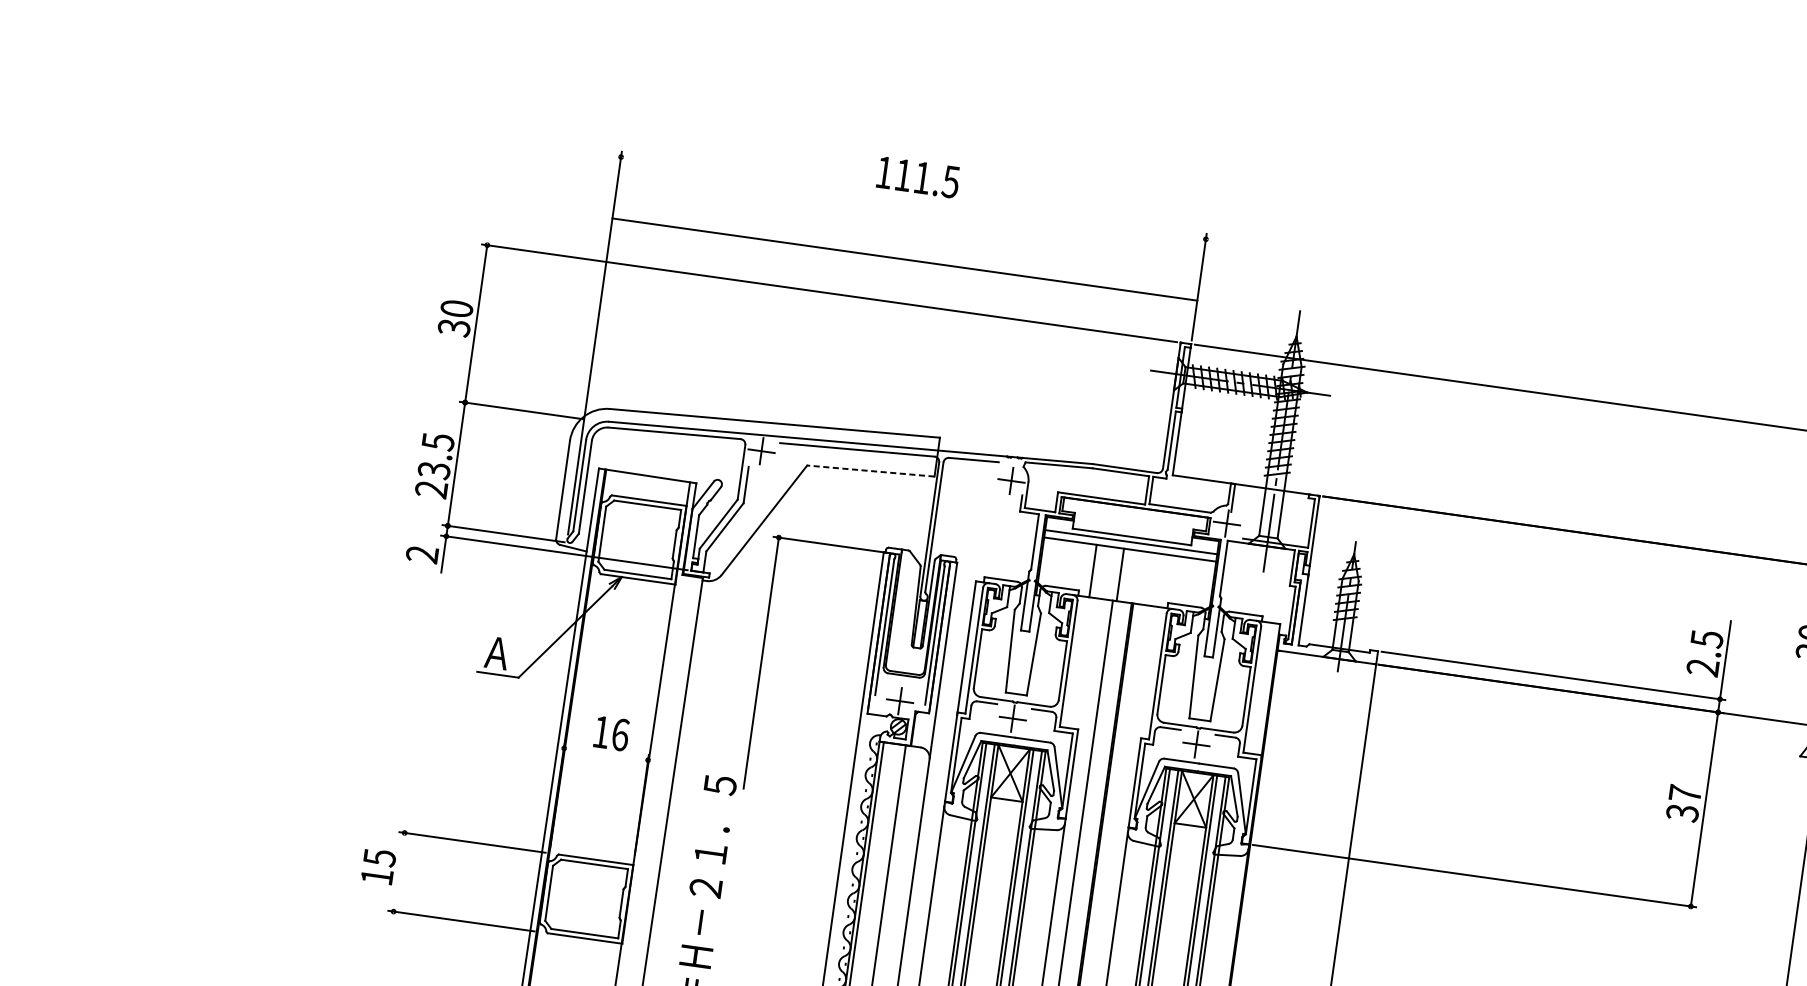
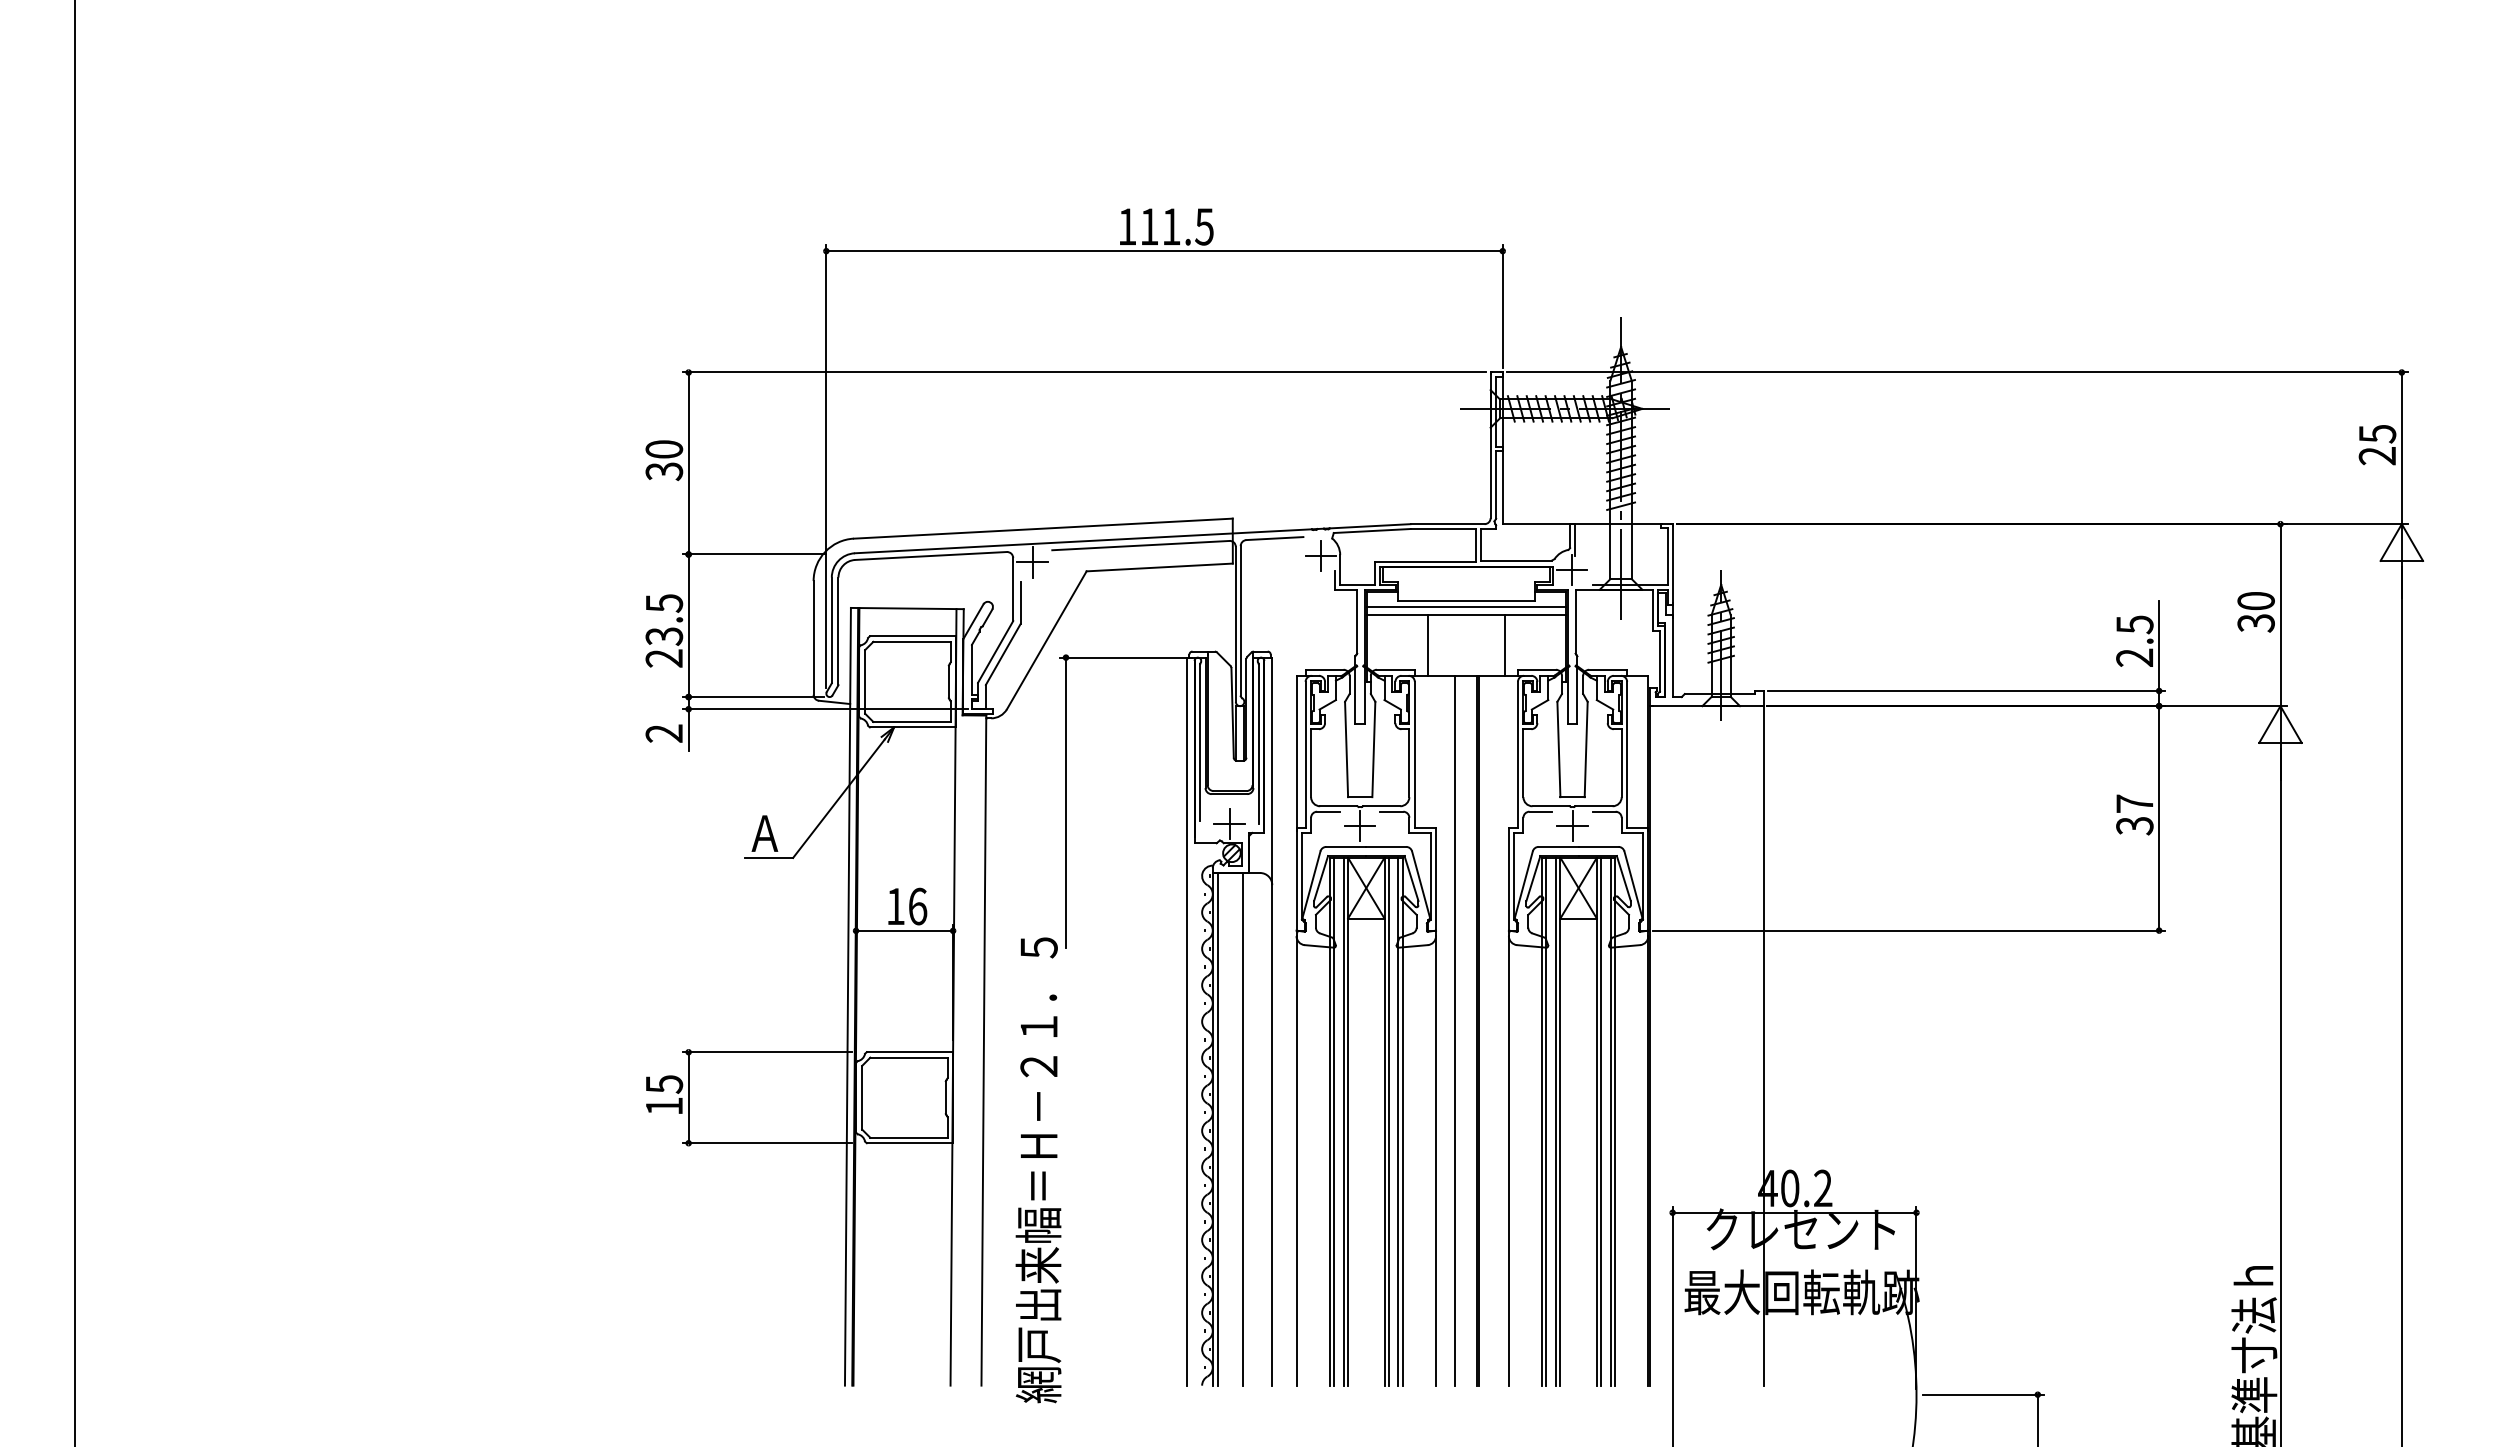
line: (904, 259) -> (1164, 251), moved
line: (870, 471) -> (1159, 567), dashed -> solid
line: (1120, 574) -> (1505, 645), moved
line: (606, 753) -> (904, 930), added
line: (399, 872) -> (688, 1097), added

